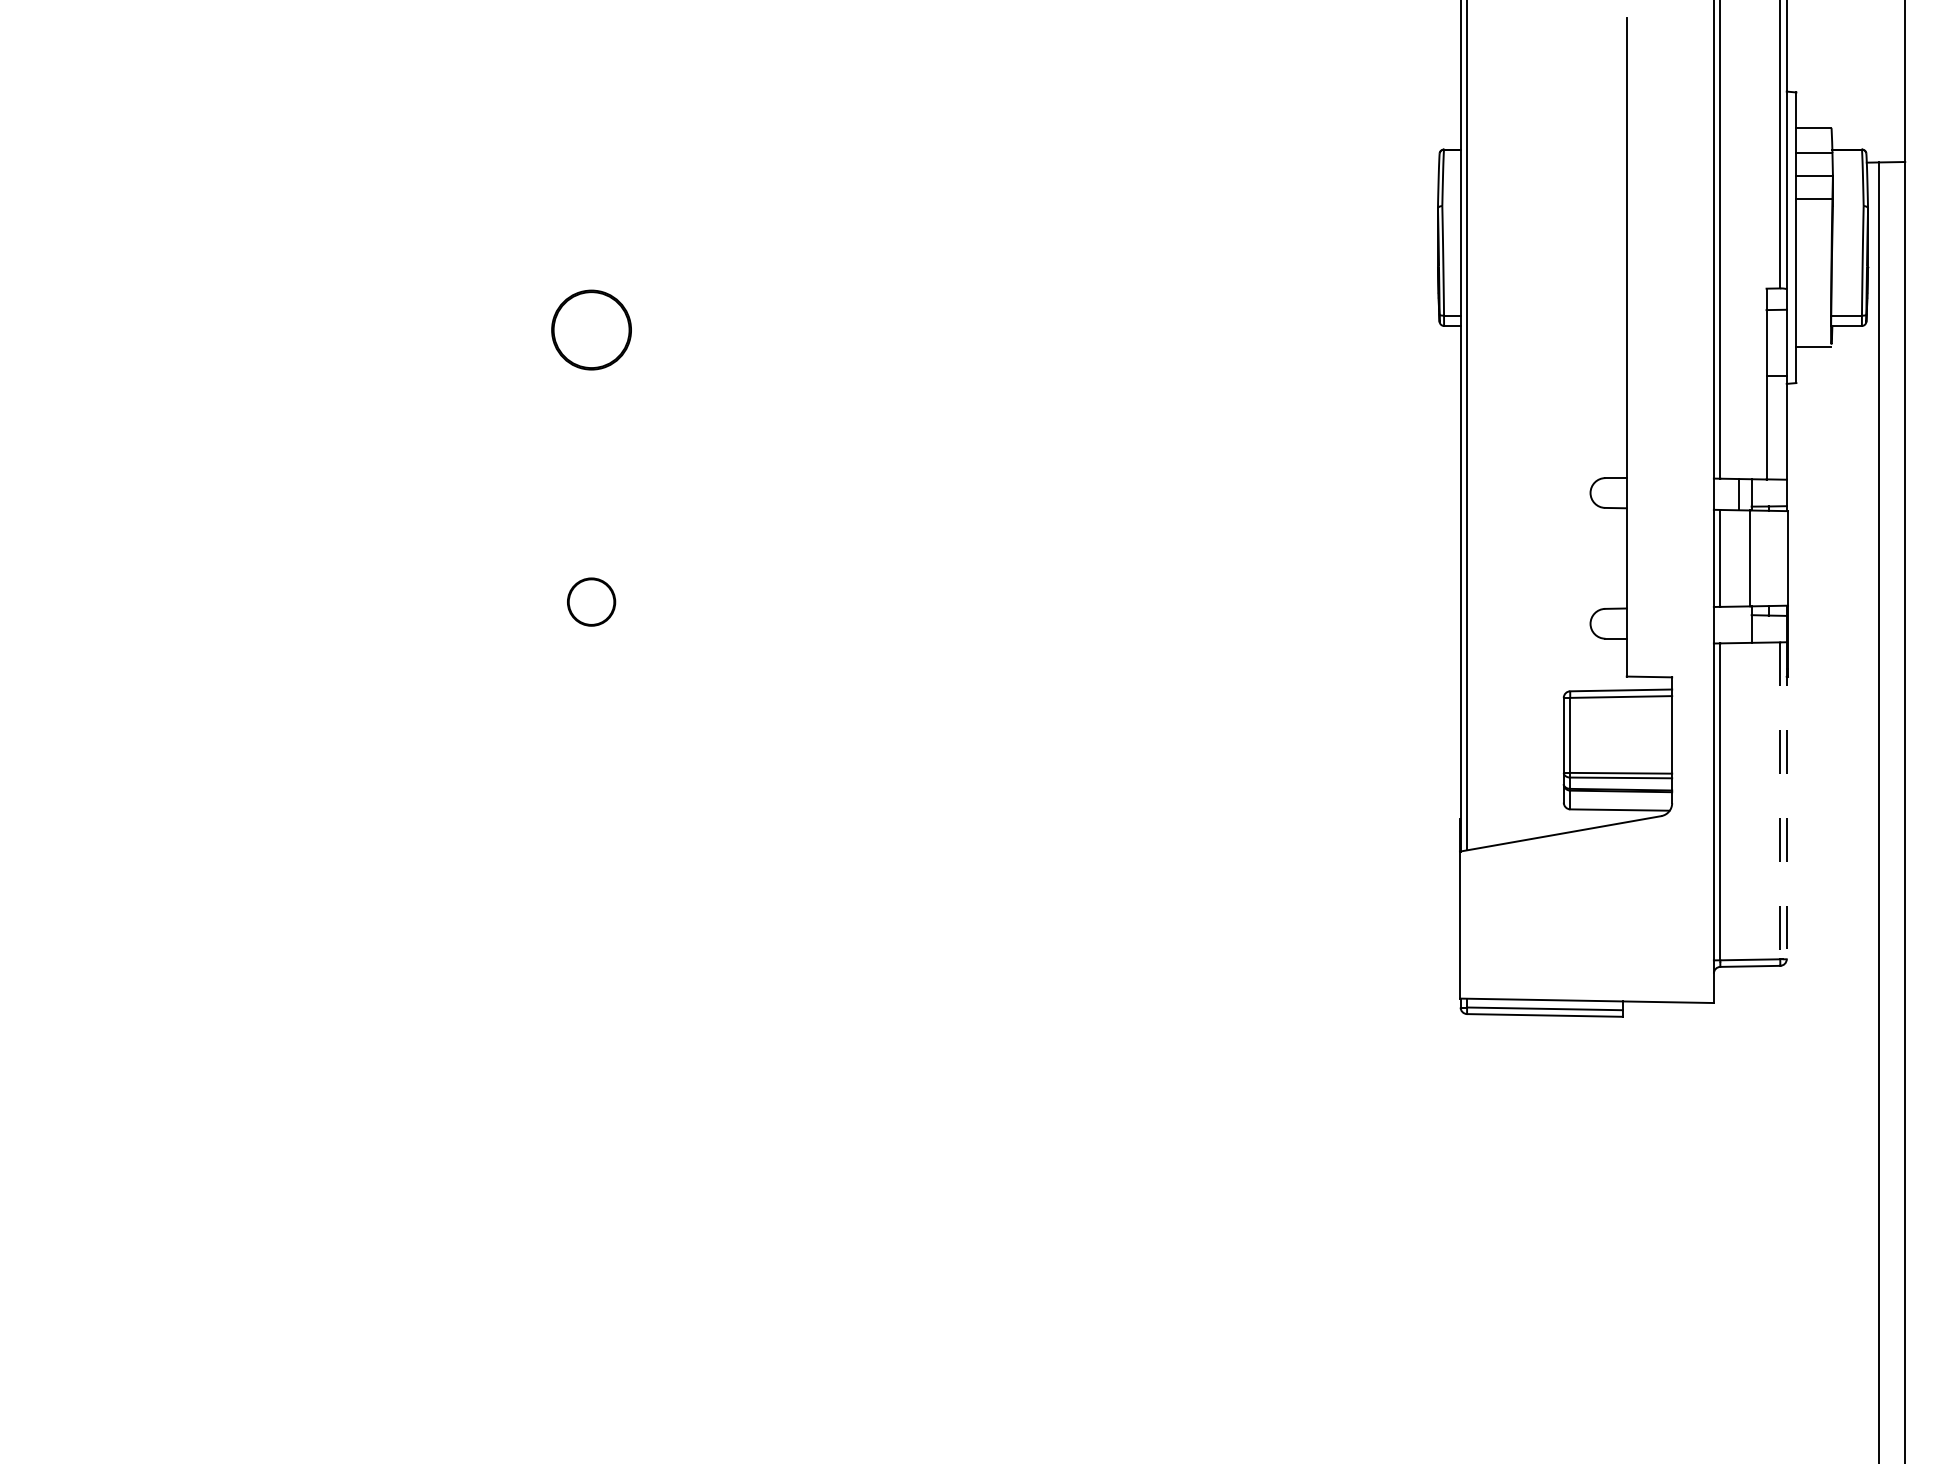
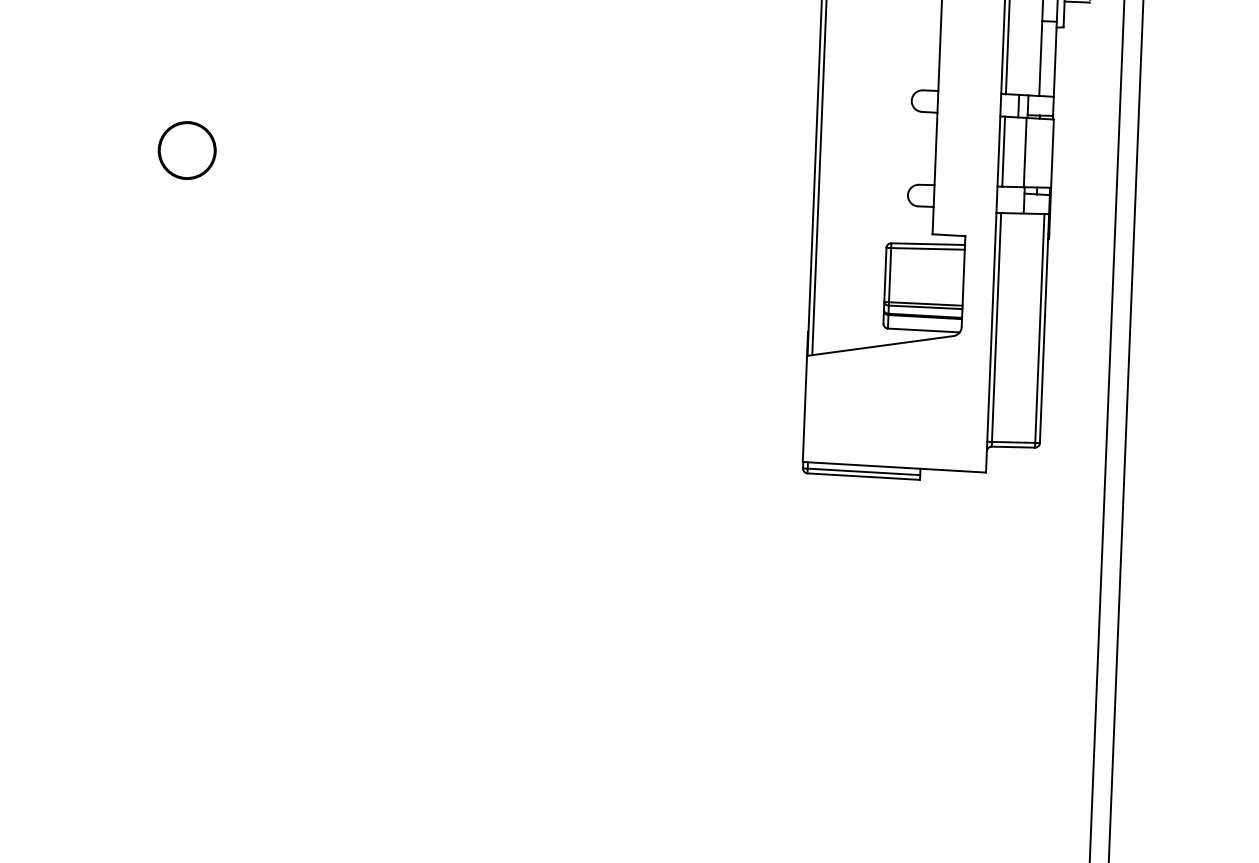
part: (591, 601) -> (187, 150), size x1.67
line: (1786, 800) -> (1044, 328), dashed -> solid
line: (1780, 801) -> (1039, 328), dashed -> solid

